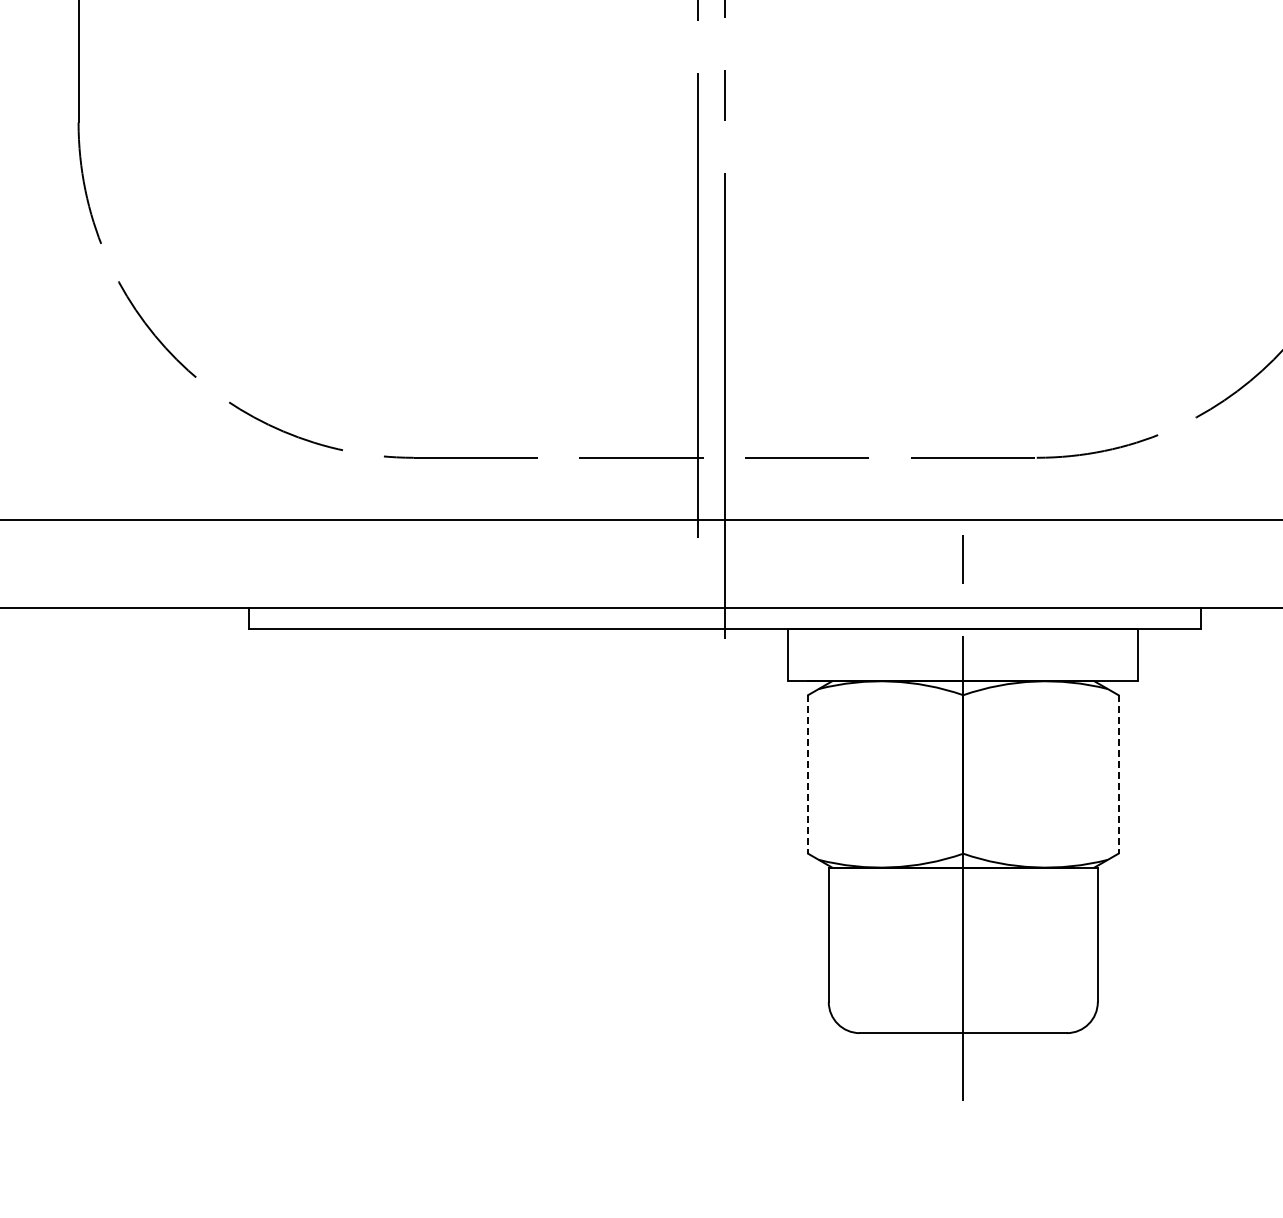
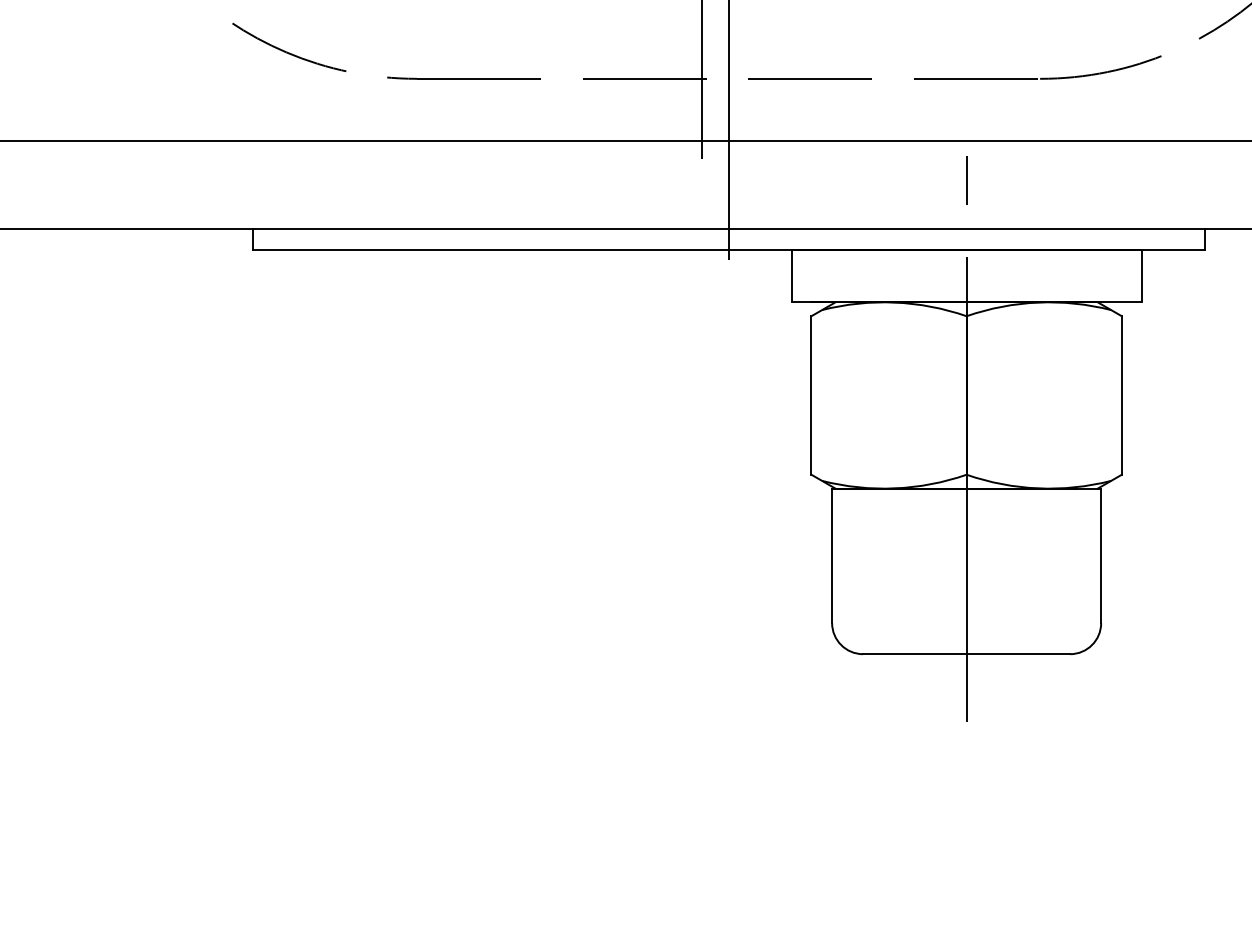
line: (808, 774) -> (811, 395), dashed -> solid
line: (1118, 774) -> (1121, 395), dashed -> solid

